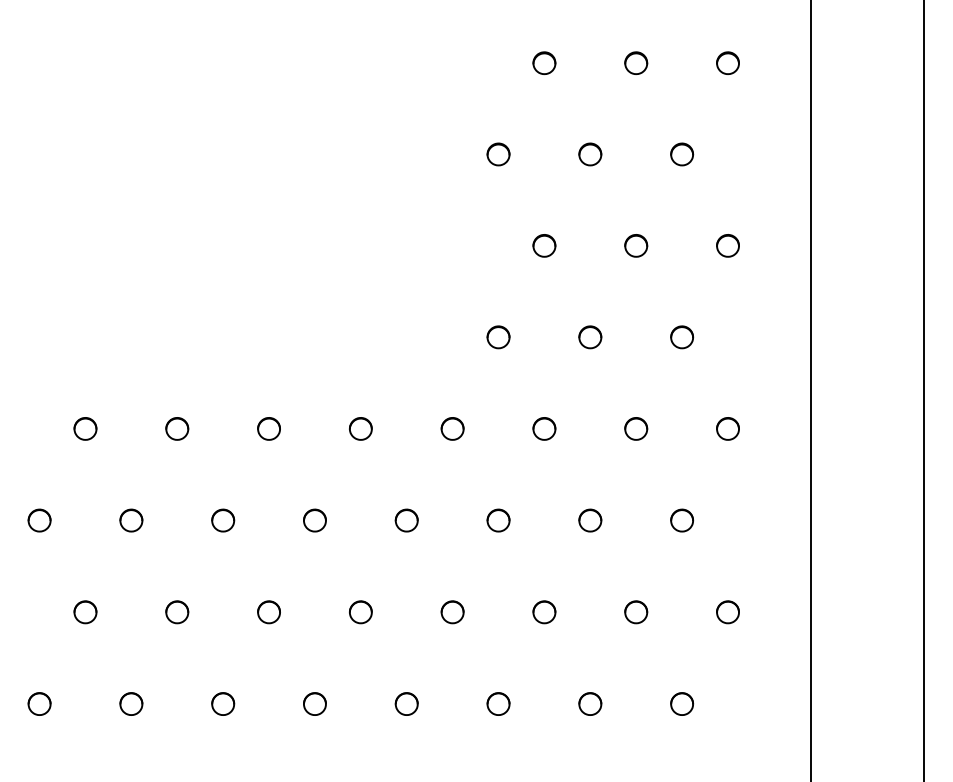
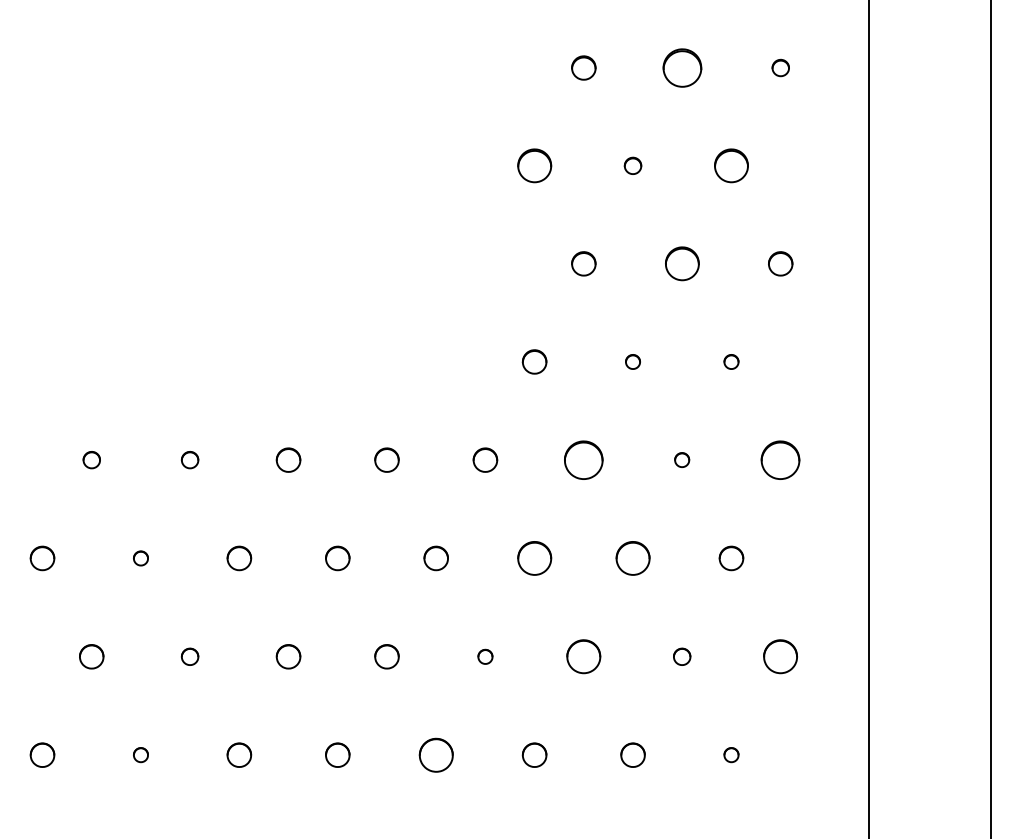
part: (635, 62) -> (681, 67), size x1.6
part: (727, 62) -> (780, 67), size x0.7
part: (498, 154) -> (534, 165), size x1.4
part: (589, 154) -> (632, 165), size x0.7
part: (682, 154) -> (731, 165), size x1.4
part: (635, 245) -> (681, 263), size x1.4
part: (589, 336) -> (632, 361), size x0.6
part: (682, 336) -> (731, 361), size x0.6
part: (85, 428) -> (91, 459), size x0.7
part: (176, 428) -> (189, 459), size x0.7
part: (544, 428) -> (583, 459), size x1.6
part: (635, 428) -> (681, 459), size x0.6
part: (727, 428) -> (780, 459), size x1.6
part: (130, 520) -> (140, 558), size x0.6
part: (498, 520) -> (534, 558), size x1.4
part: (589, 520) -> (632, 558), size x1.4
part: (176, 612) -> (189, 656), size x0.7
part: (452, 612) -> (485, 656), size x0.6
part: (544, 612) -> (583, 656), size x1.4
part: (635, 612) -> (681, 656), size x0.7
part: (727, 612) -> (780, 656), size x1.4
part: (130, 703) -> (140, 754), size x0.6
part: (406, 703) -> (435, 754), size x1.4
part: (682, 703) -> (731, 754), size x0.6

